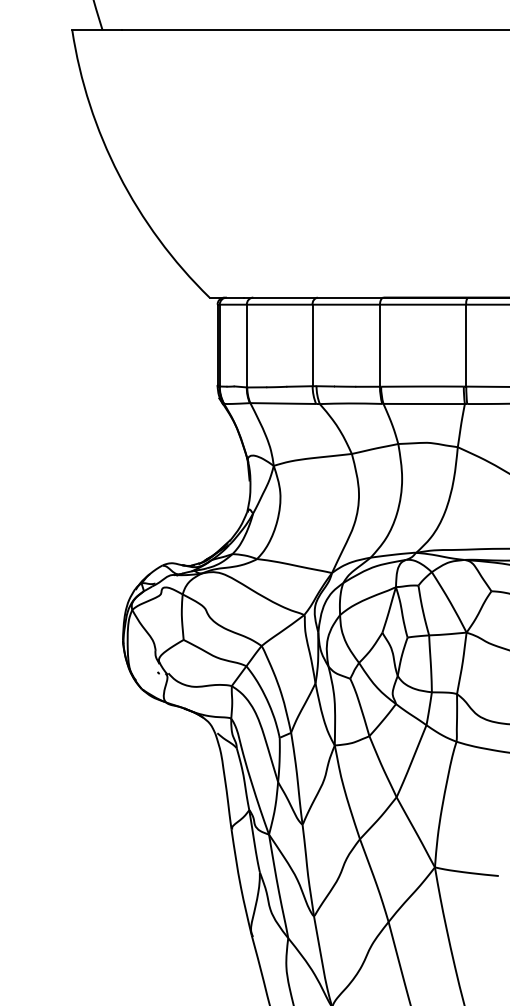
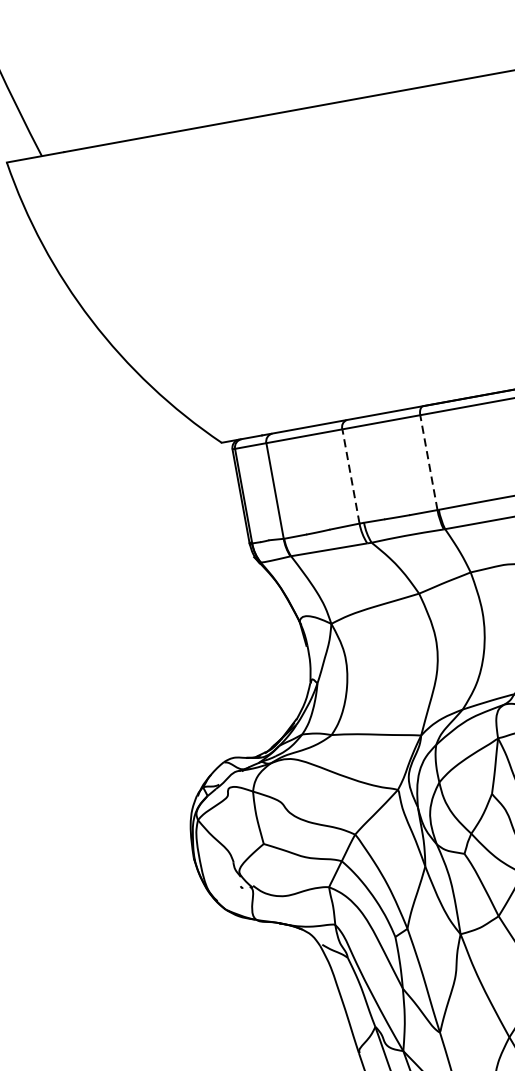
line: (312, 345) -> (350, 476), solid -> dashed
line: (379, 345) -> (428, 462), solid -> dashed

